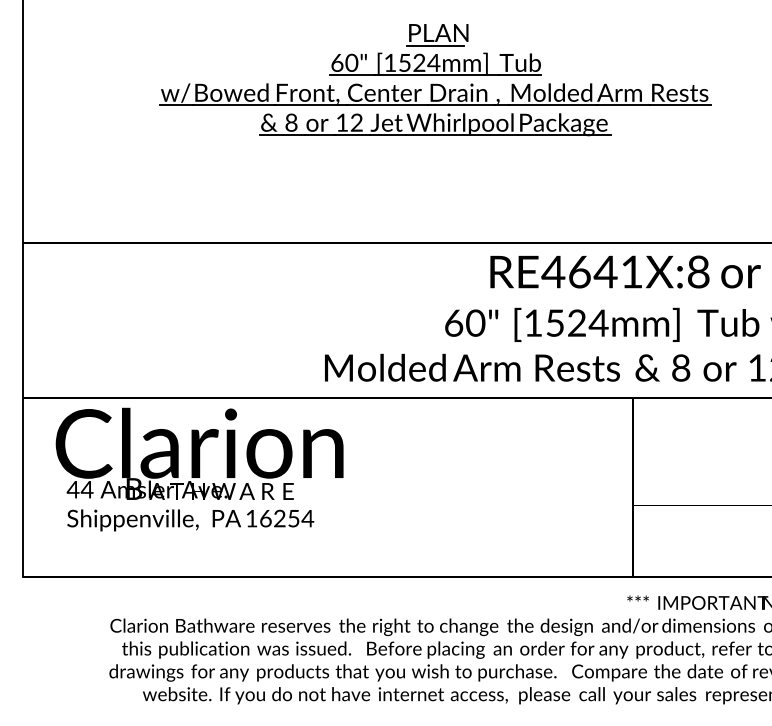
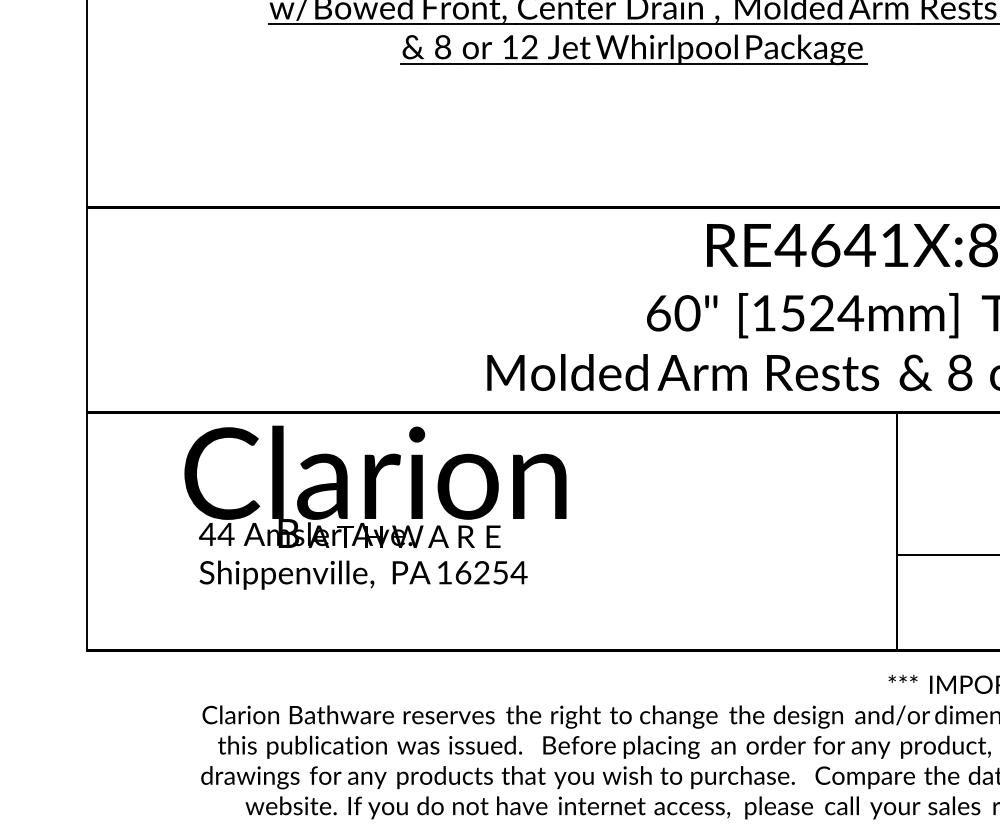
text: (199, 469) -> (375, 507), moved

